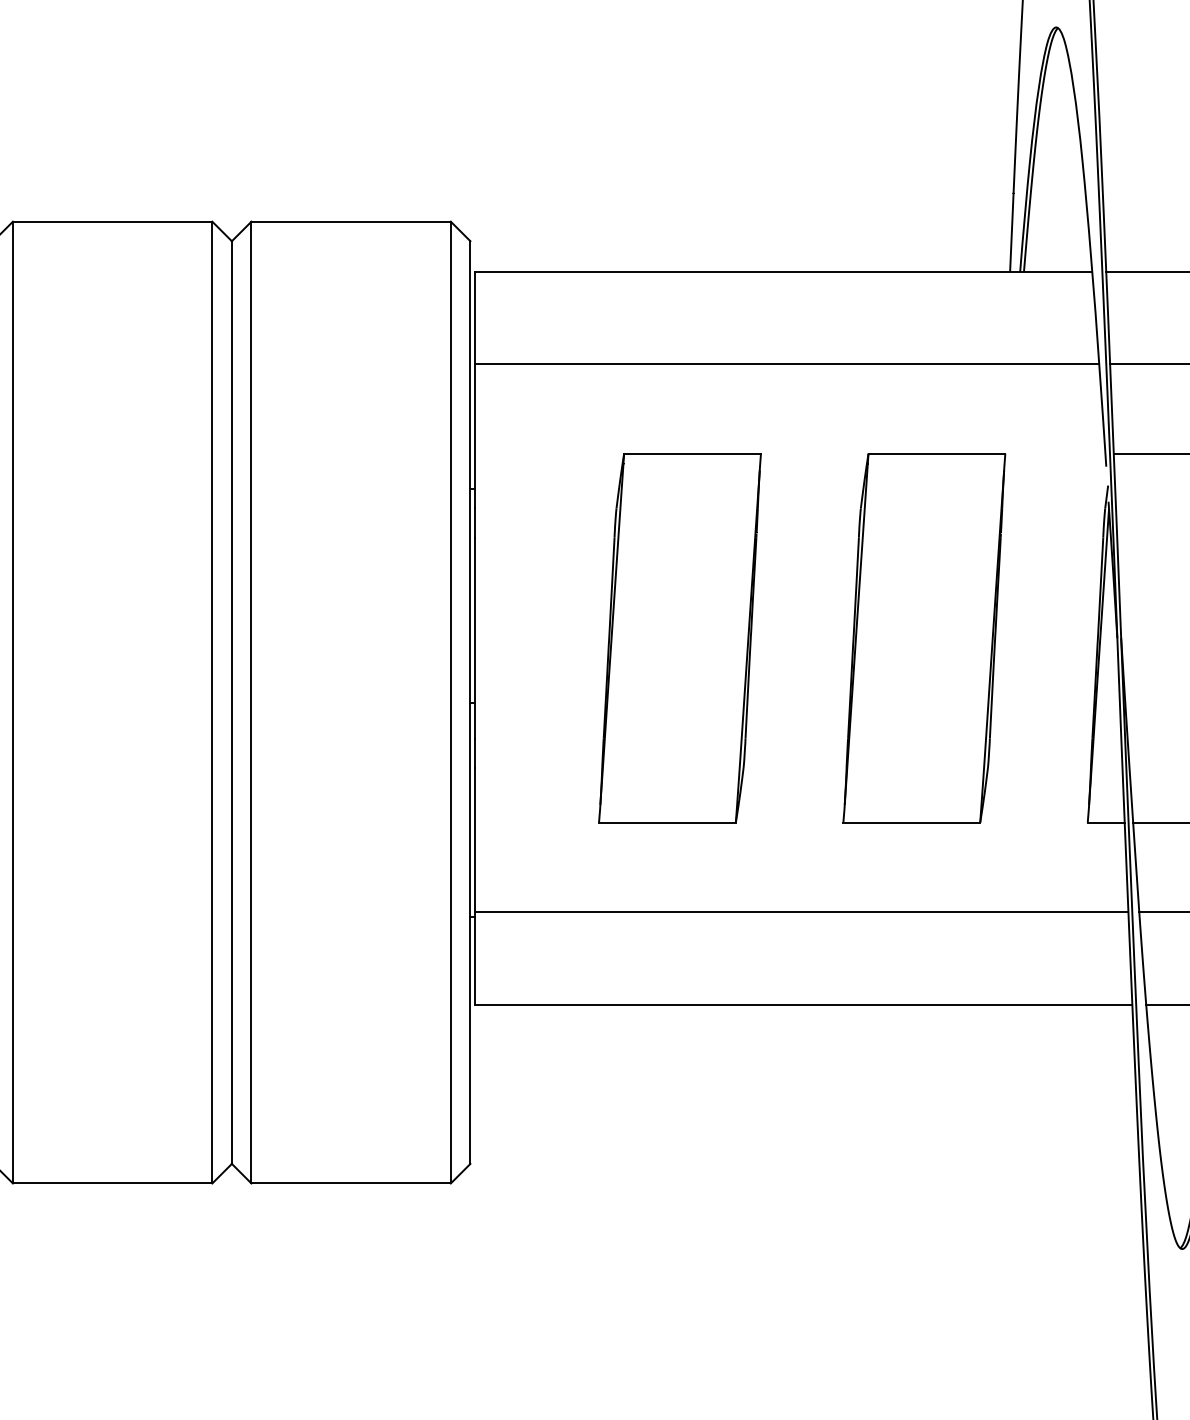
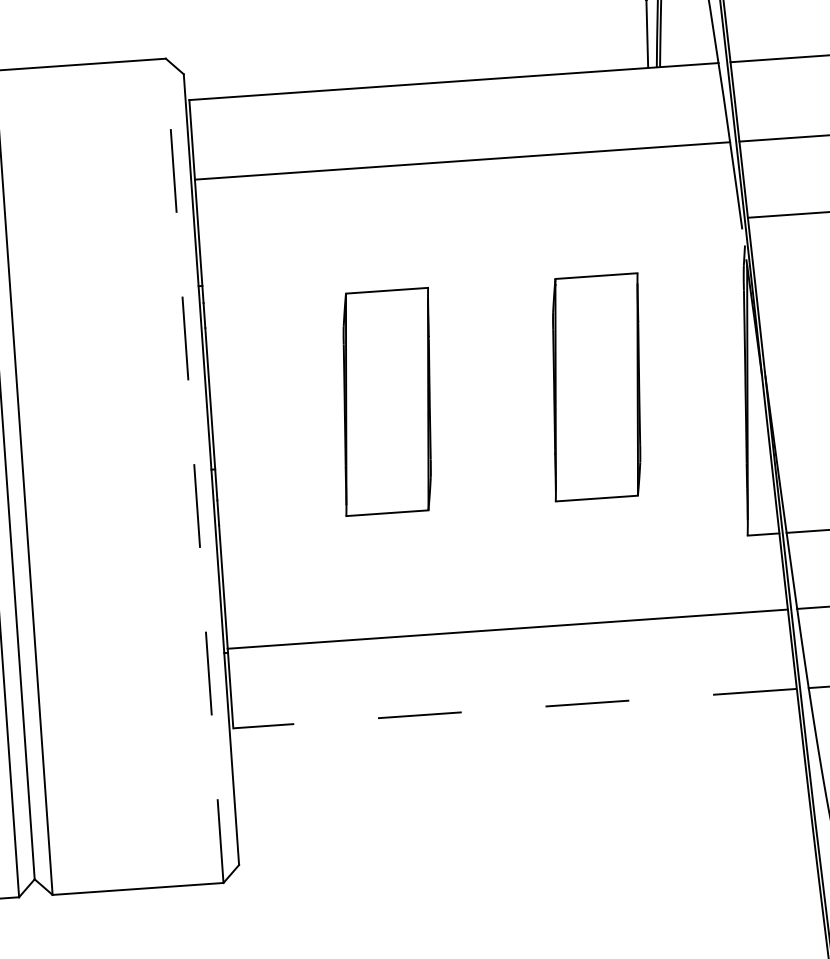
part: (679, 638) -> (386, 402), size x0.7
part: (924, 638) -> (596, 387), size x0.7
line: (450, 702) -> (194, 470), solid -> dashed
line: (803, 1004) -> (515, 708), solid -> dashed

